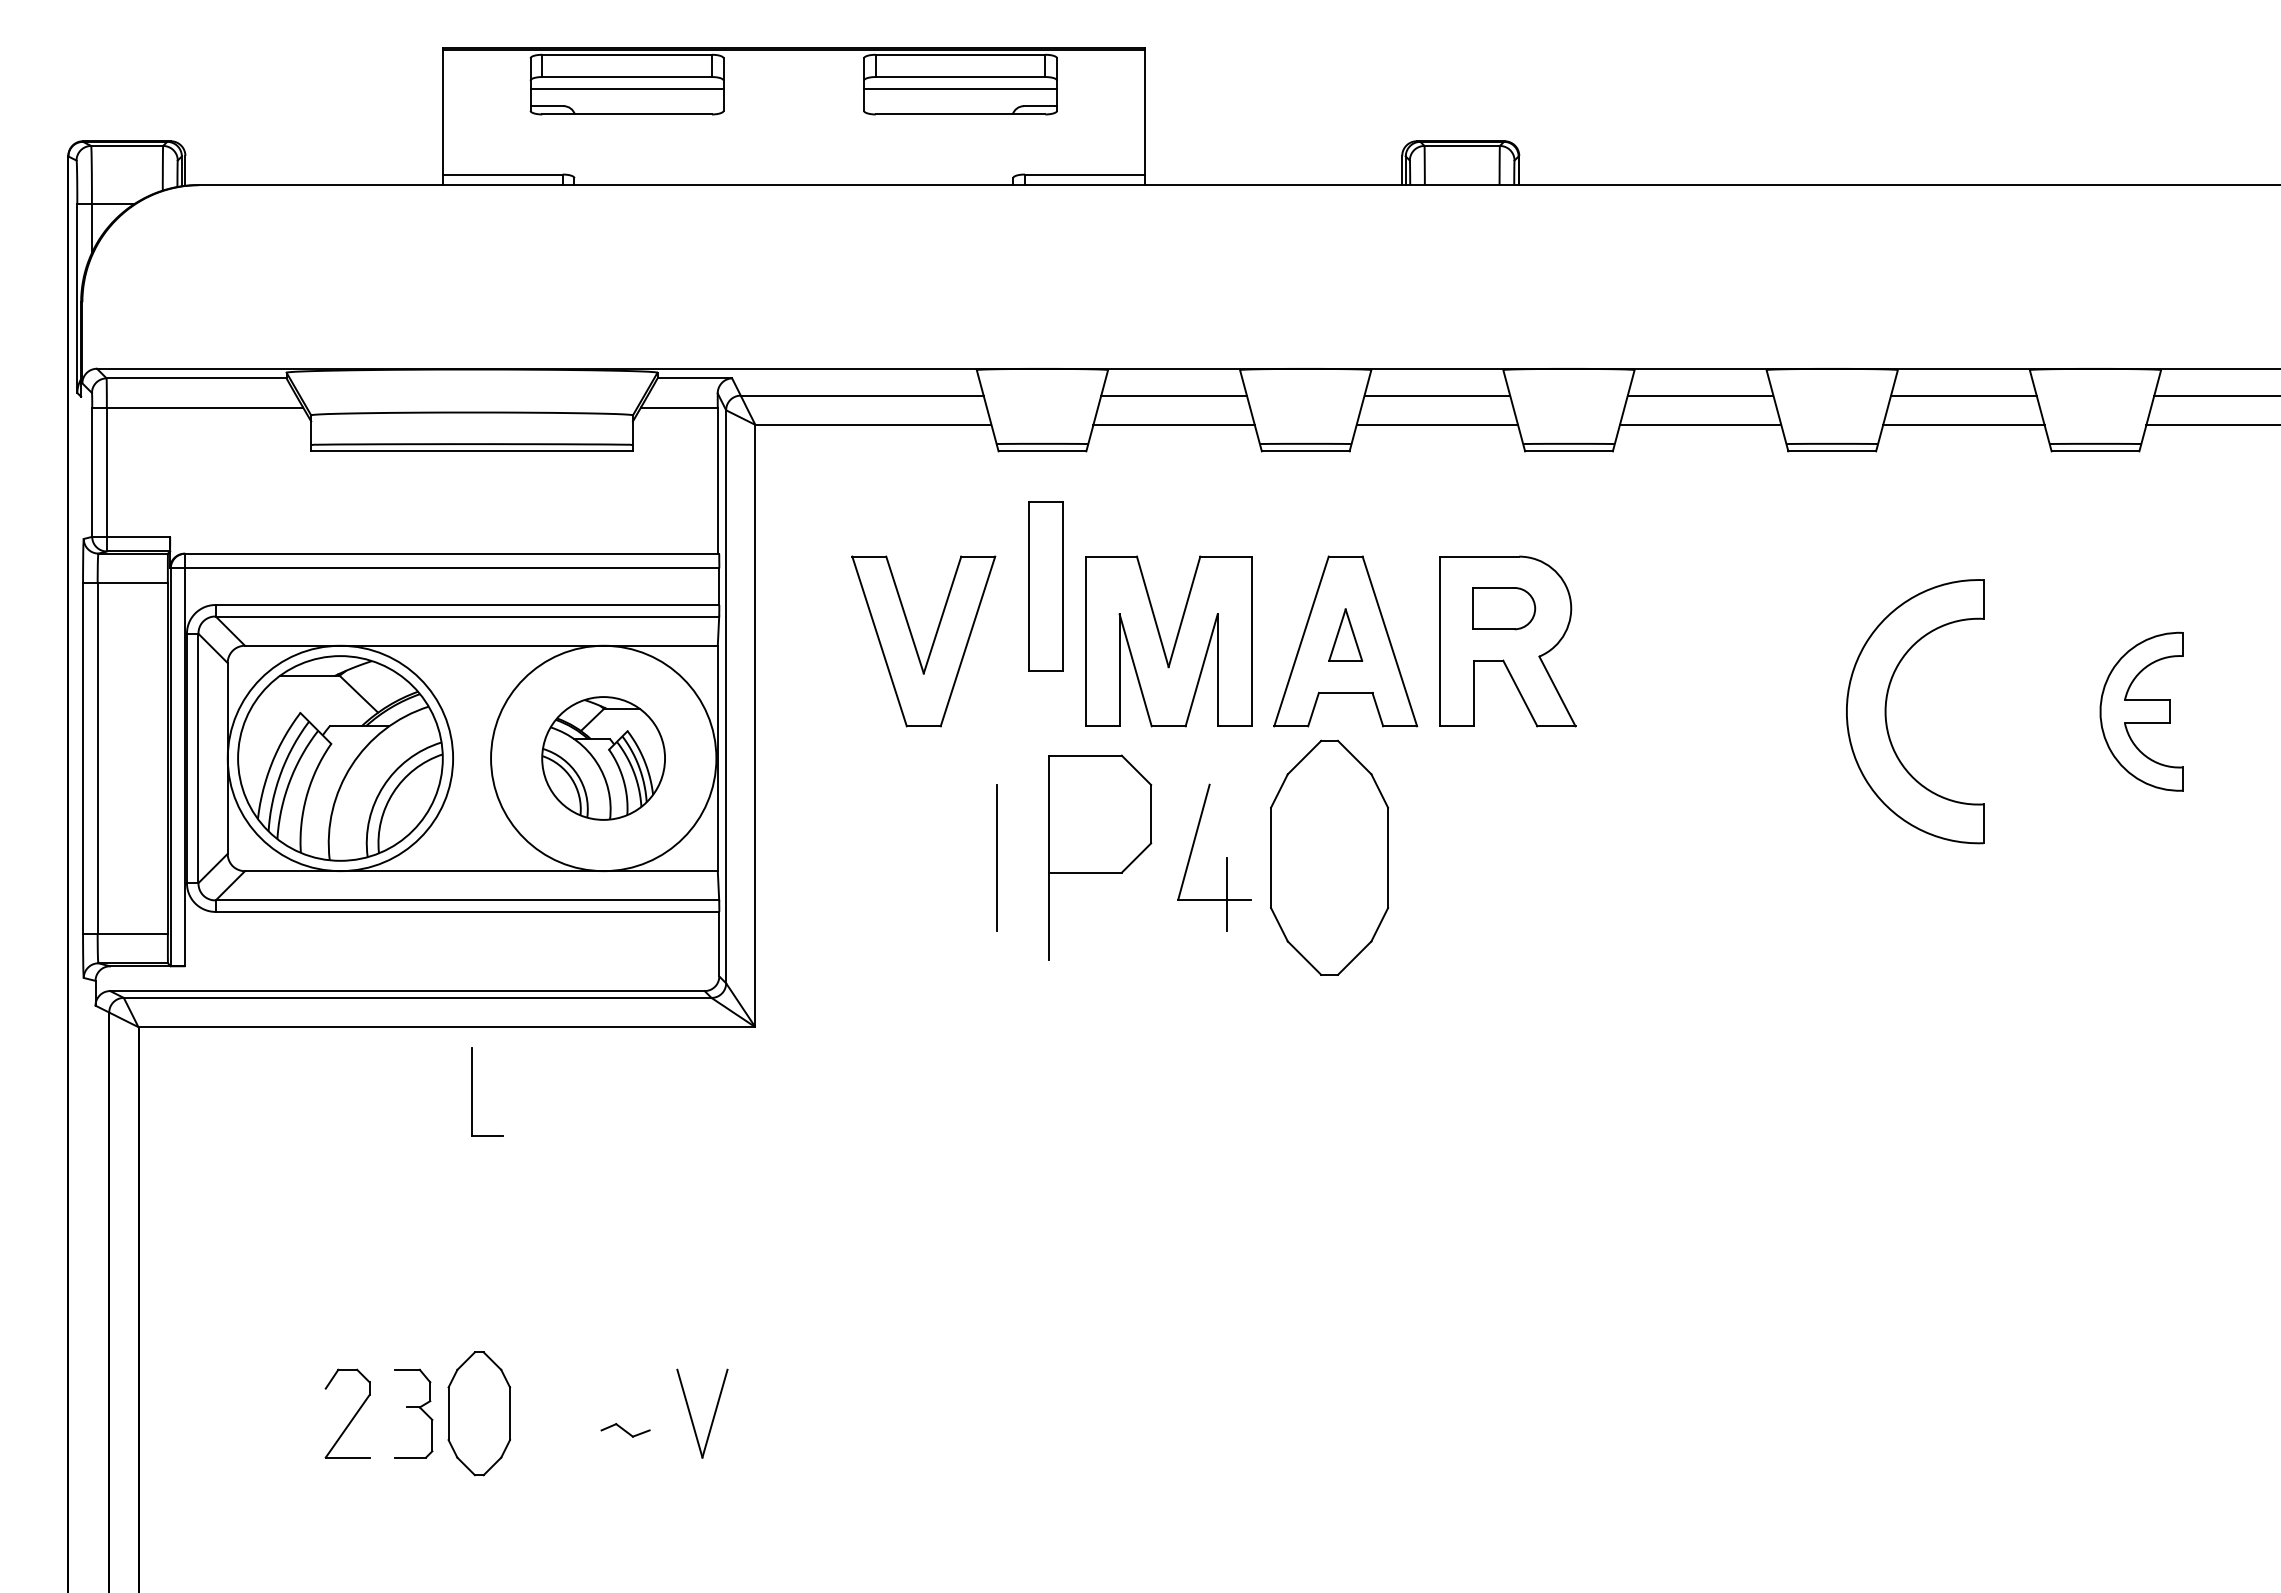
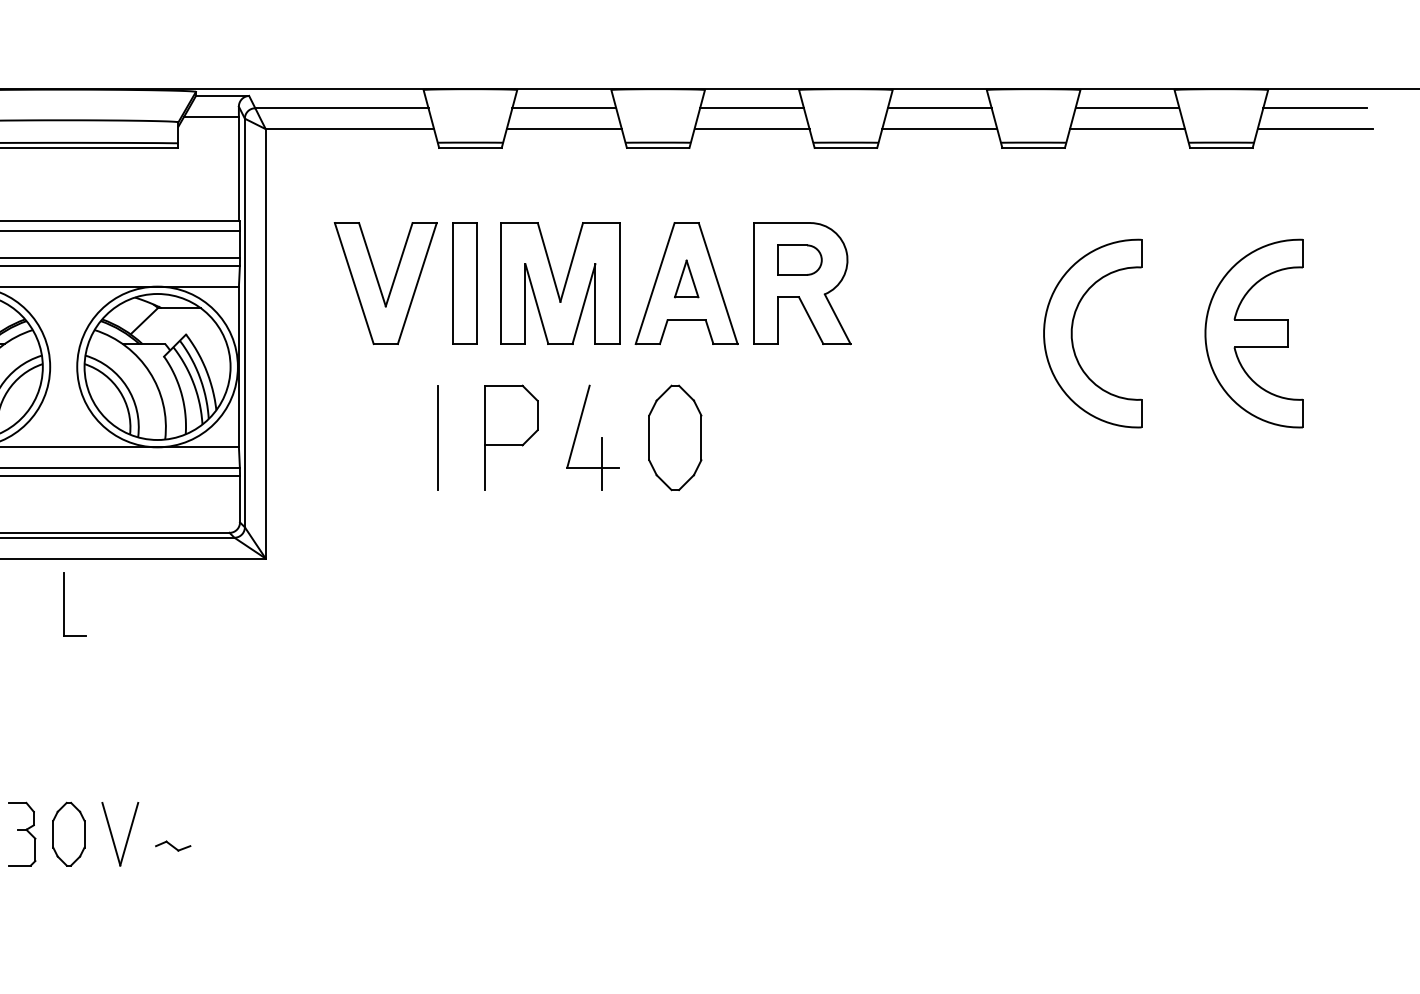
part: (1045, 586) -> (464, 283), moved
part: (2141, 711) -> (1254, 333), size x1.67
part: (603, 758) -> (157, 367), size x1.67
part: (1099, 857) -> (511, 437), size x0.71
part: (1329, 857) -> (675, 437), size x0.62
part: (479, 1413) -> (69, 834), size x0.71
part: (691, 1414) -> (112, 834), moved

